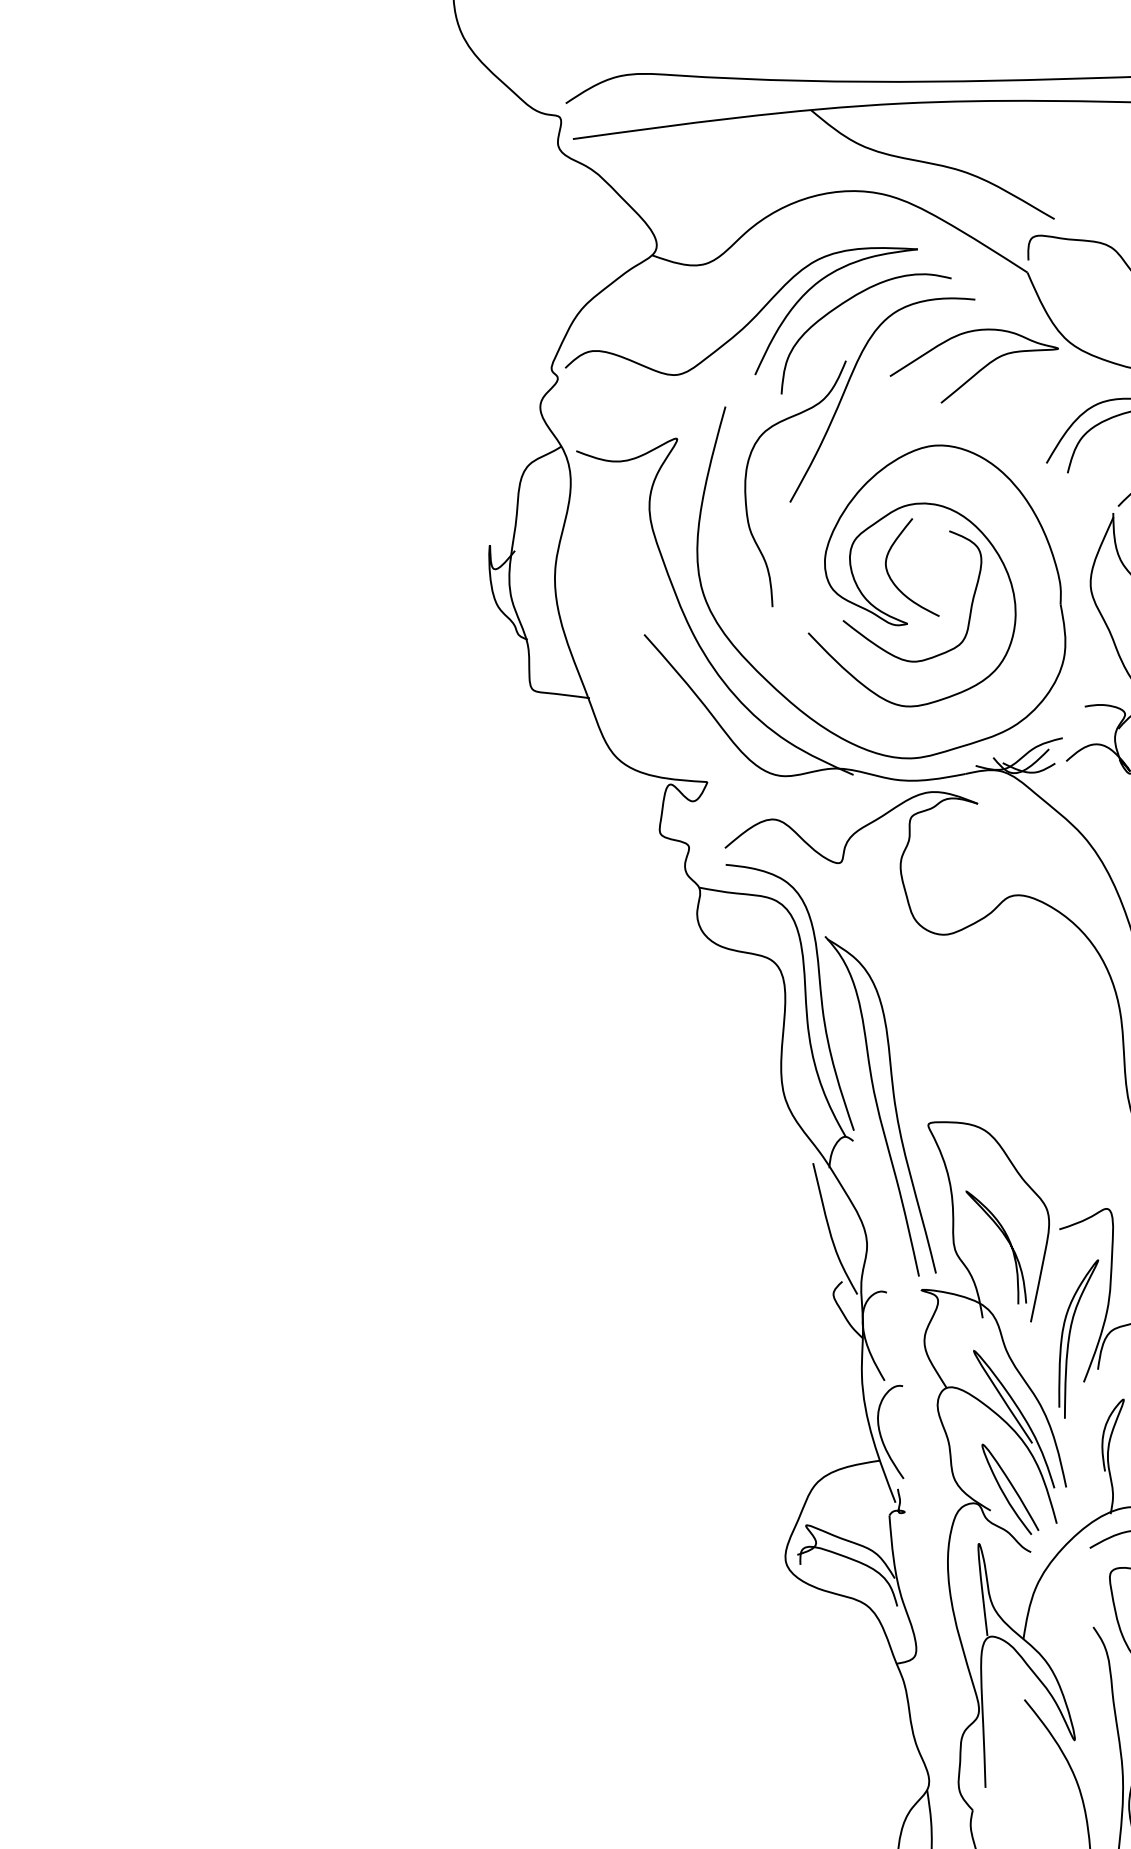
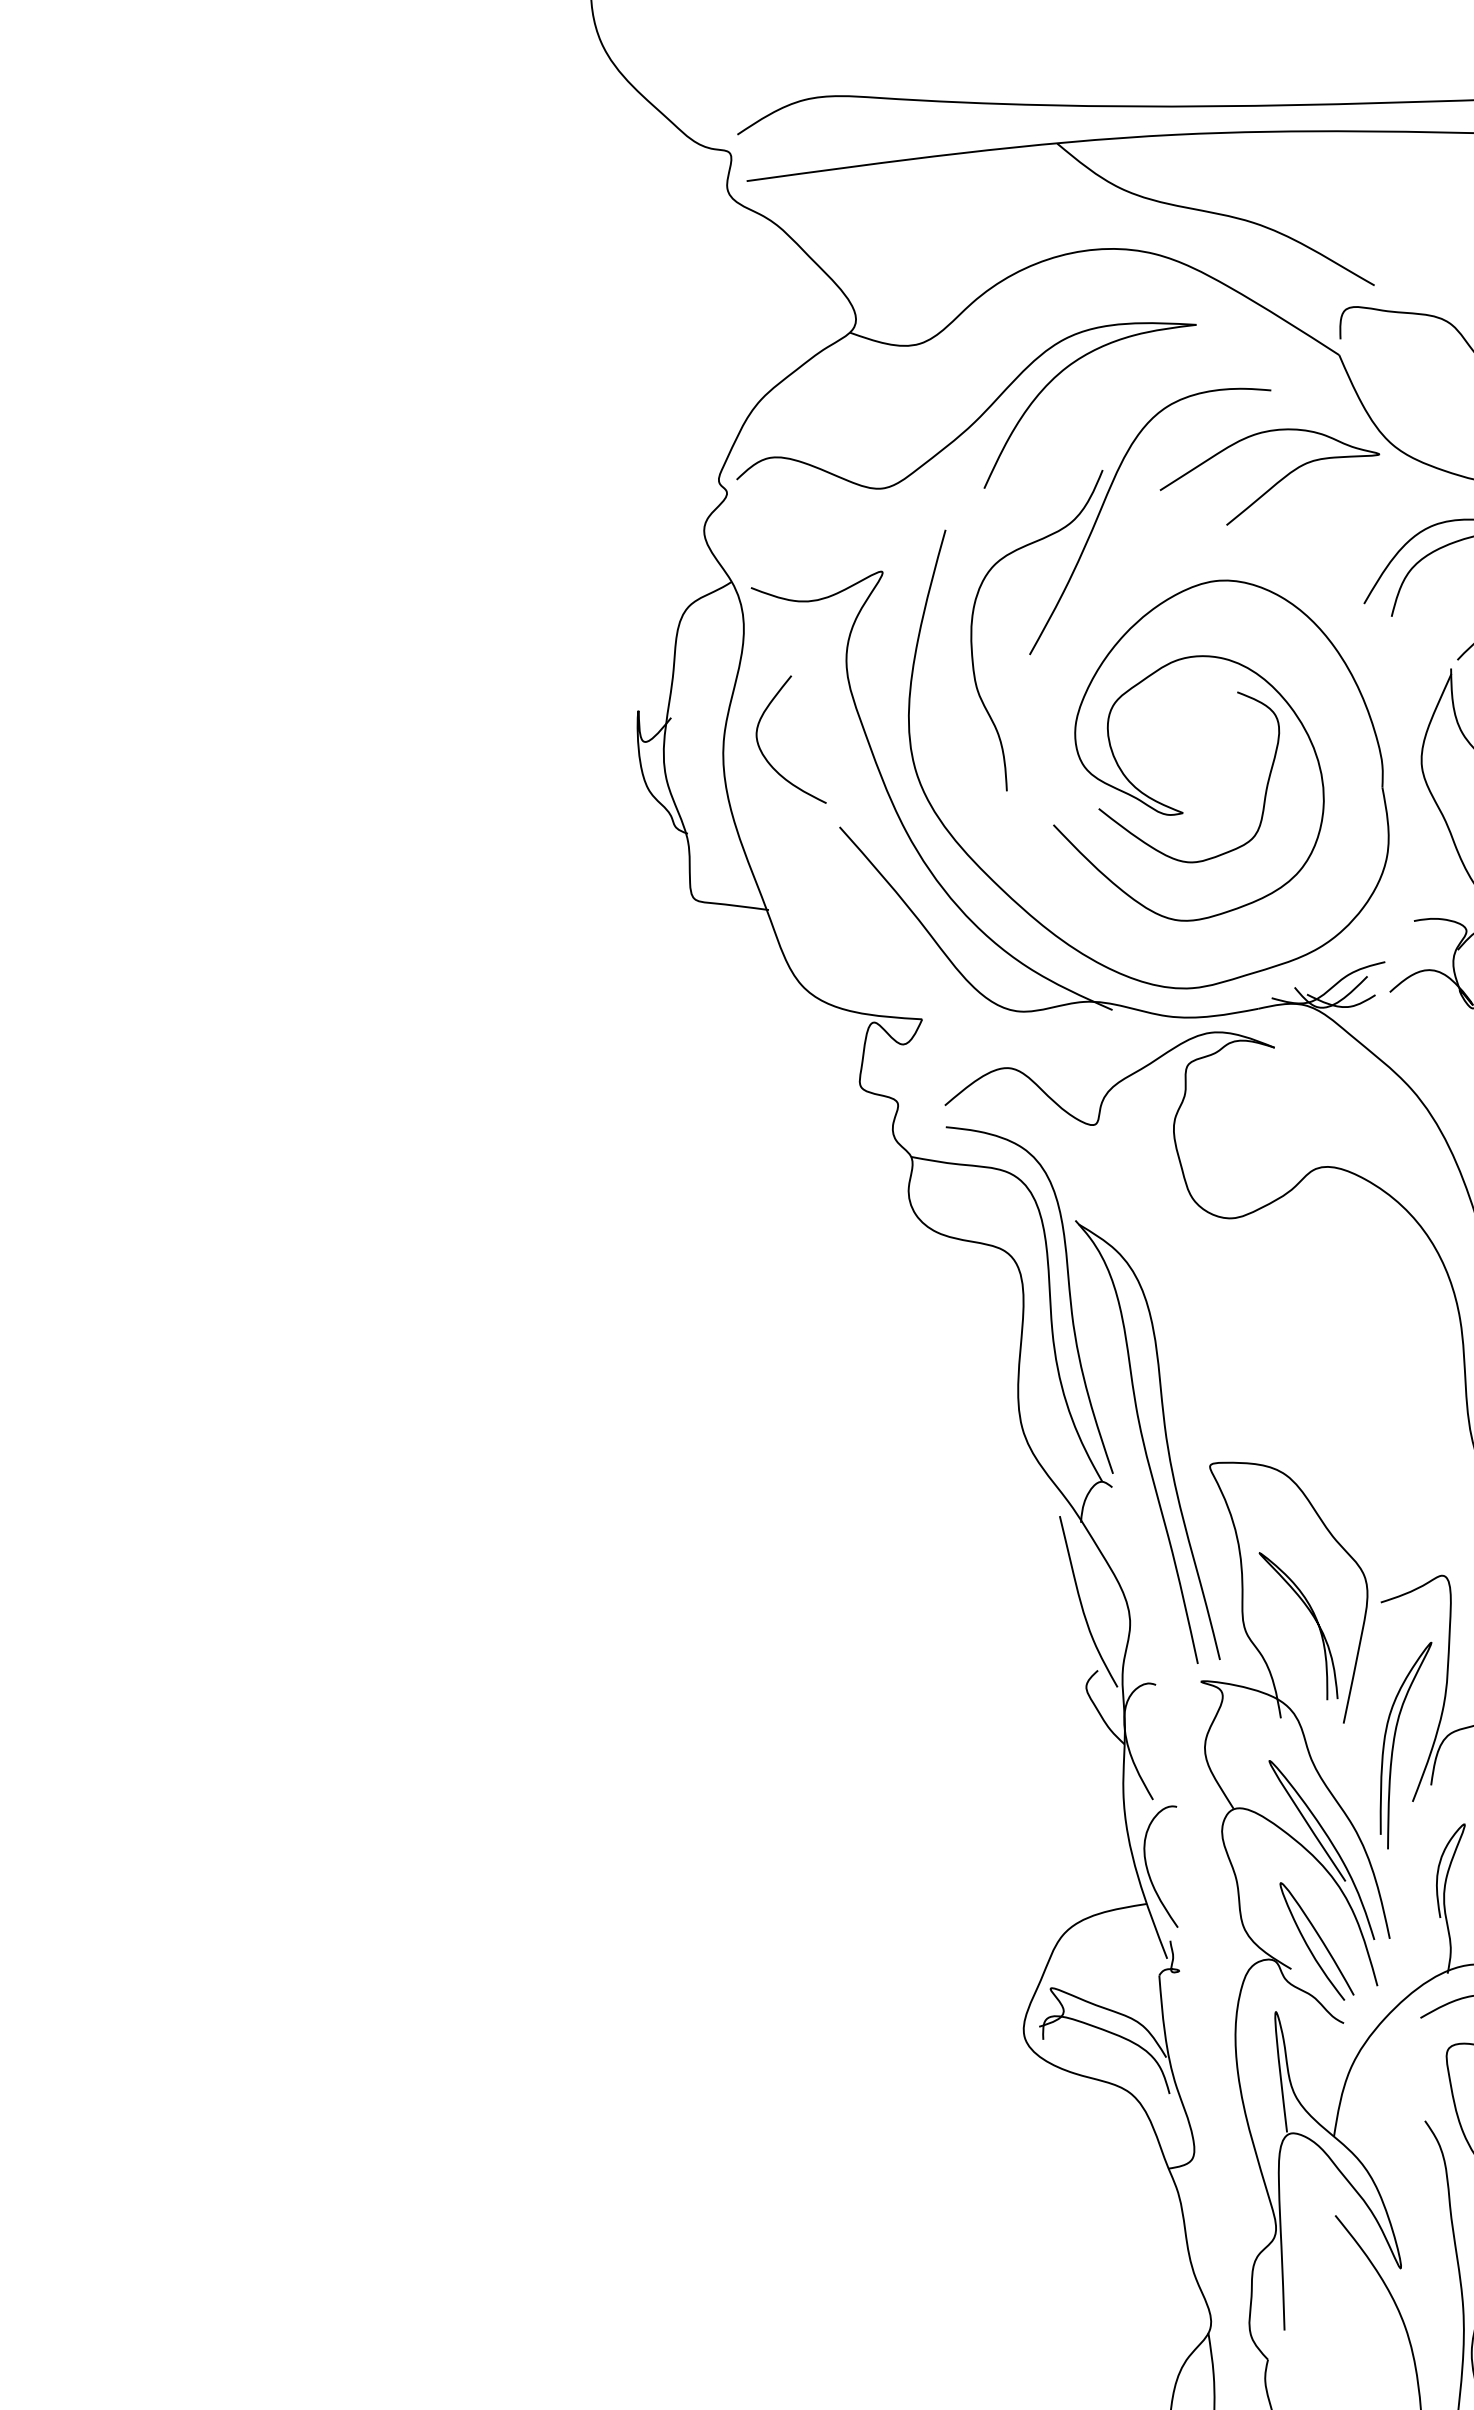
curve: (844, 303) -> (1100, 395), removed
curve: (892, 580) -> (765, 756), moved

